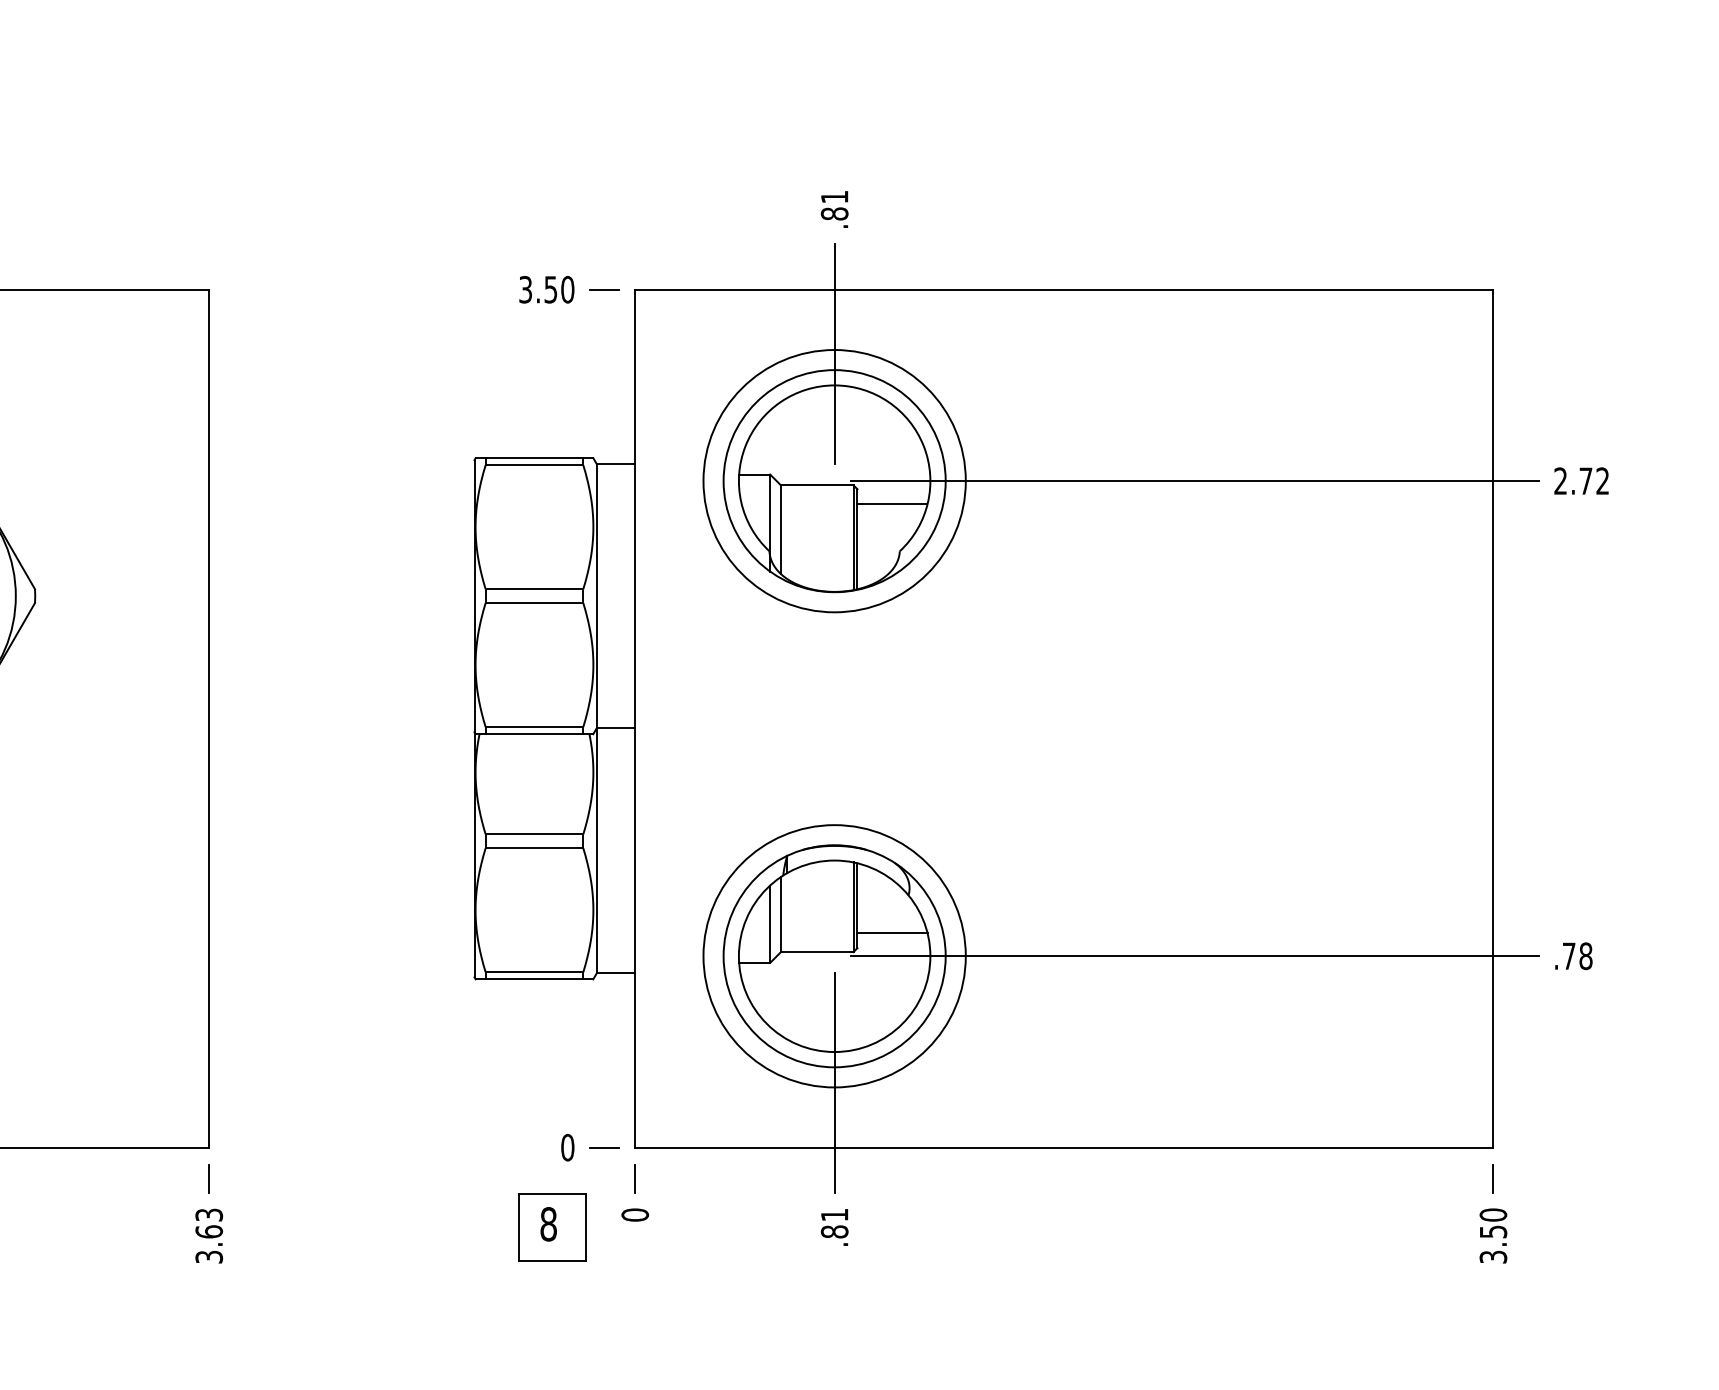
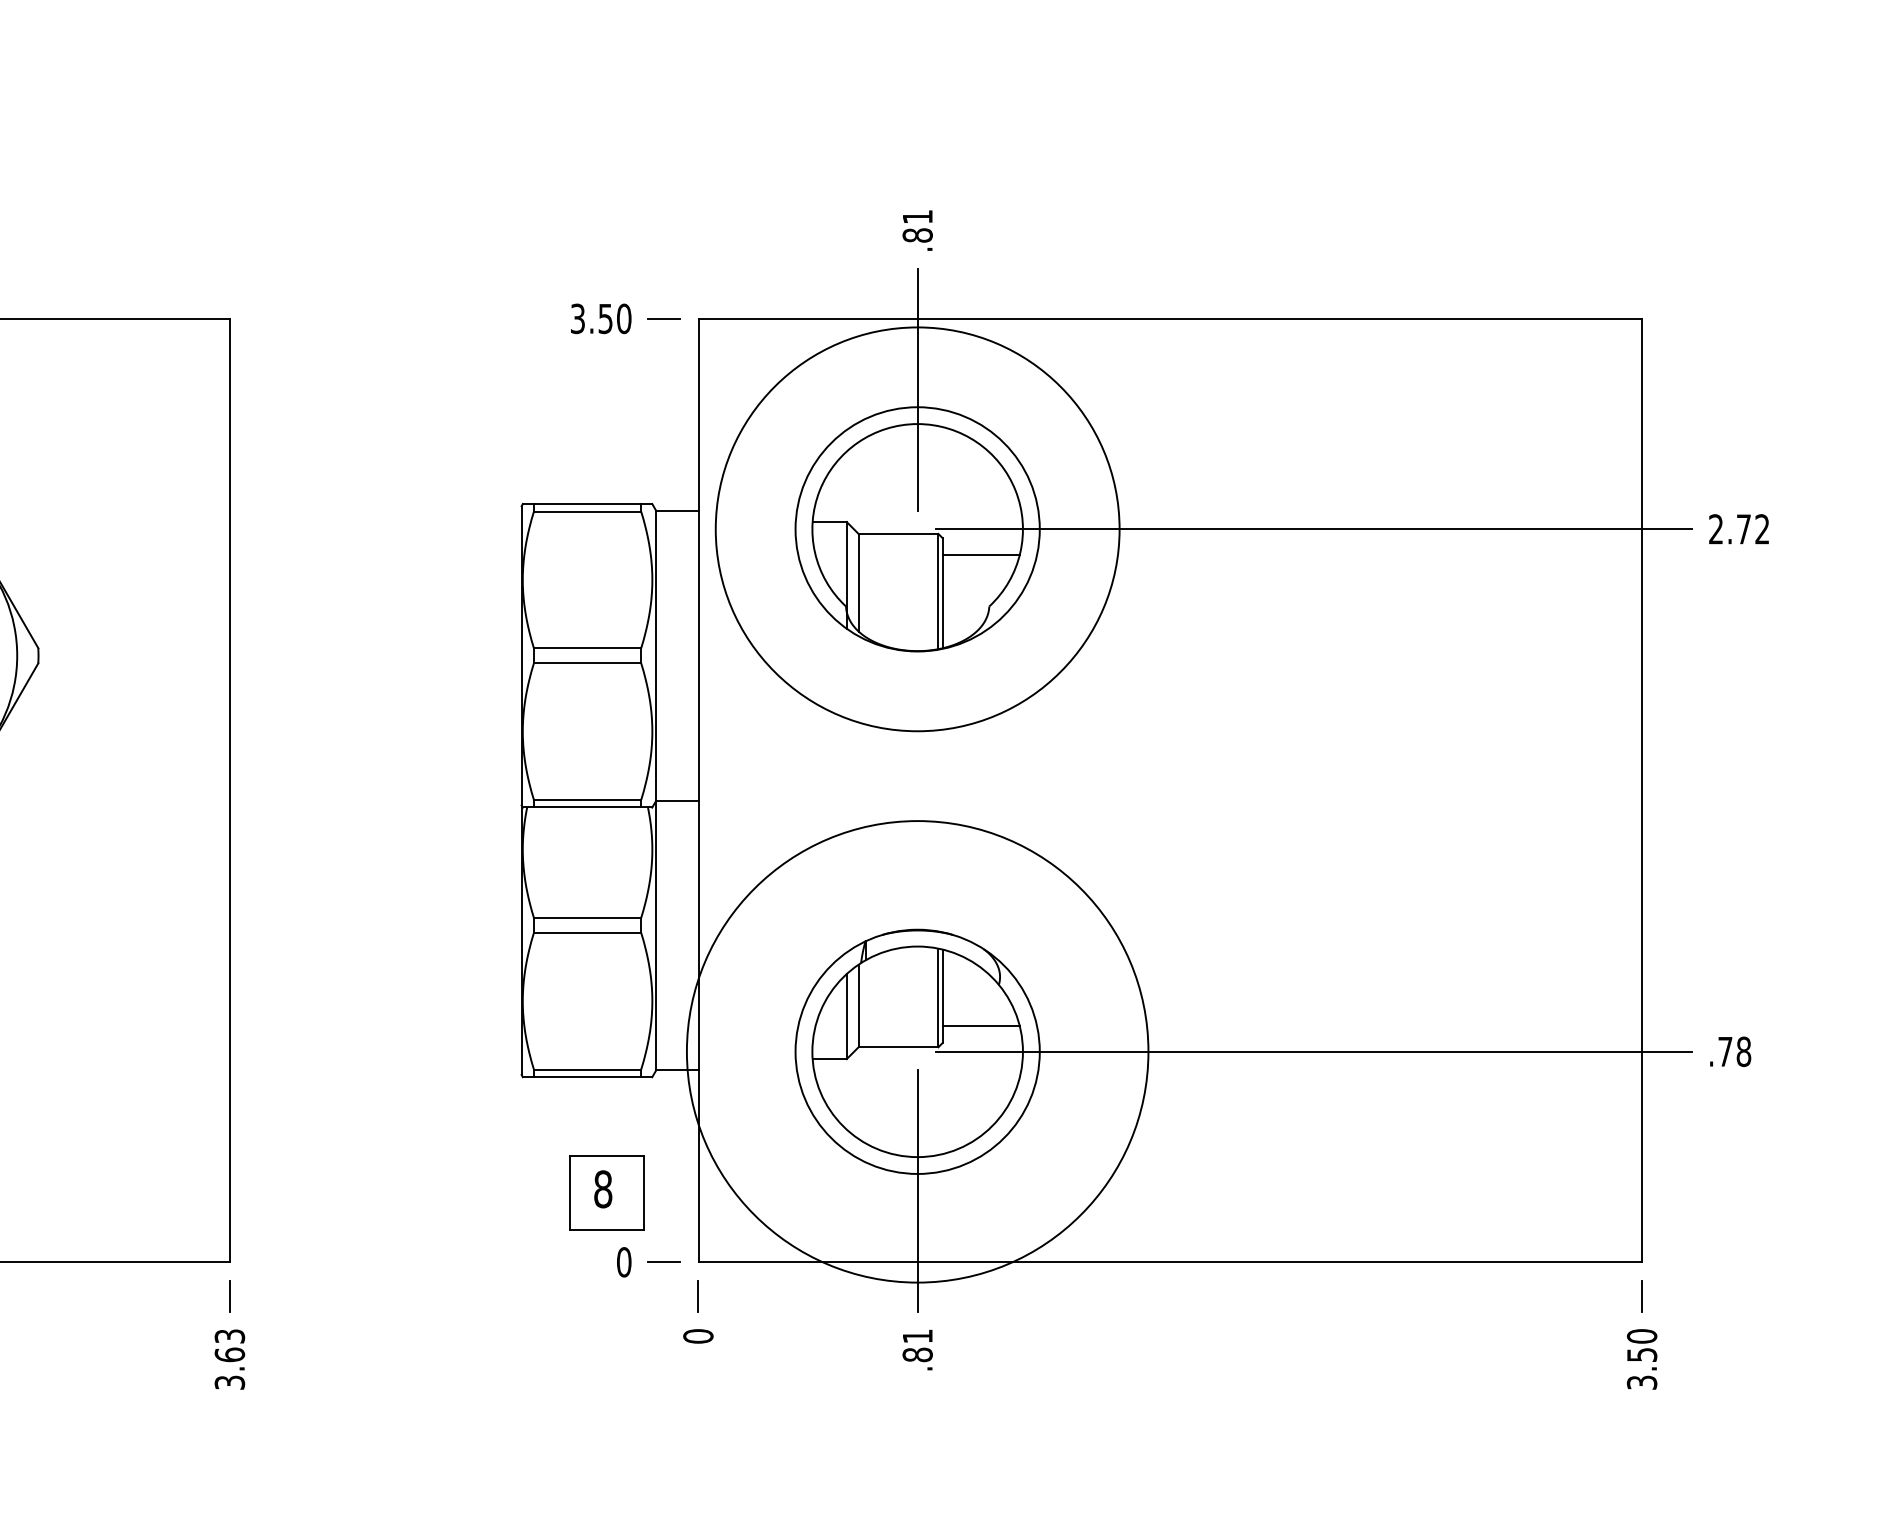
circle: (834, 481) -> (917, 529), size x1.4
circle: (834, 956) -> (917, 1052), size x1.6
part: (552, 1227) -> (607, 1192), moved

